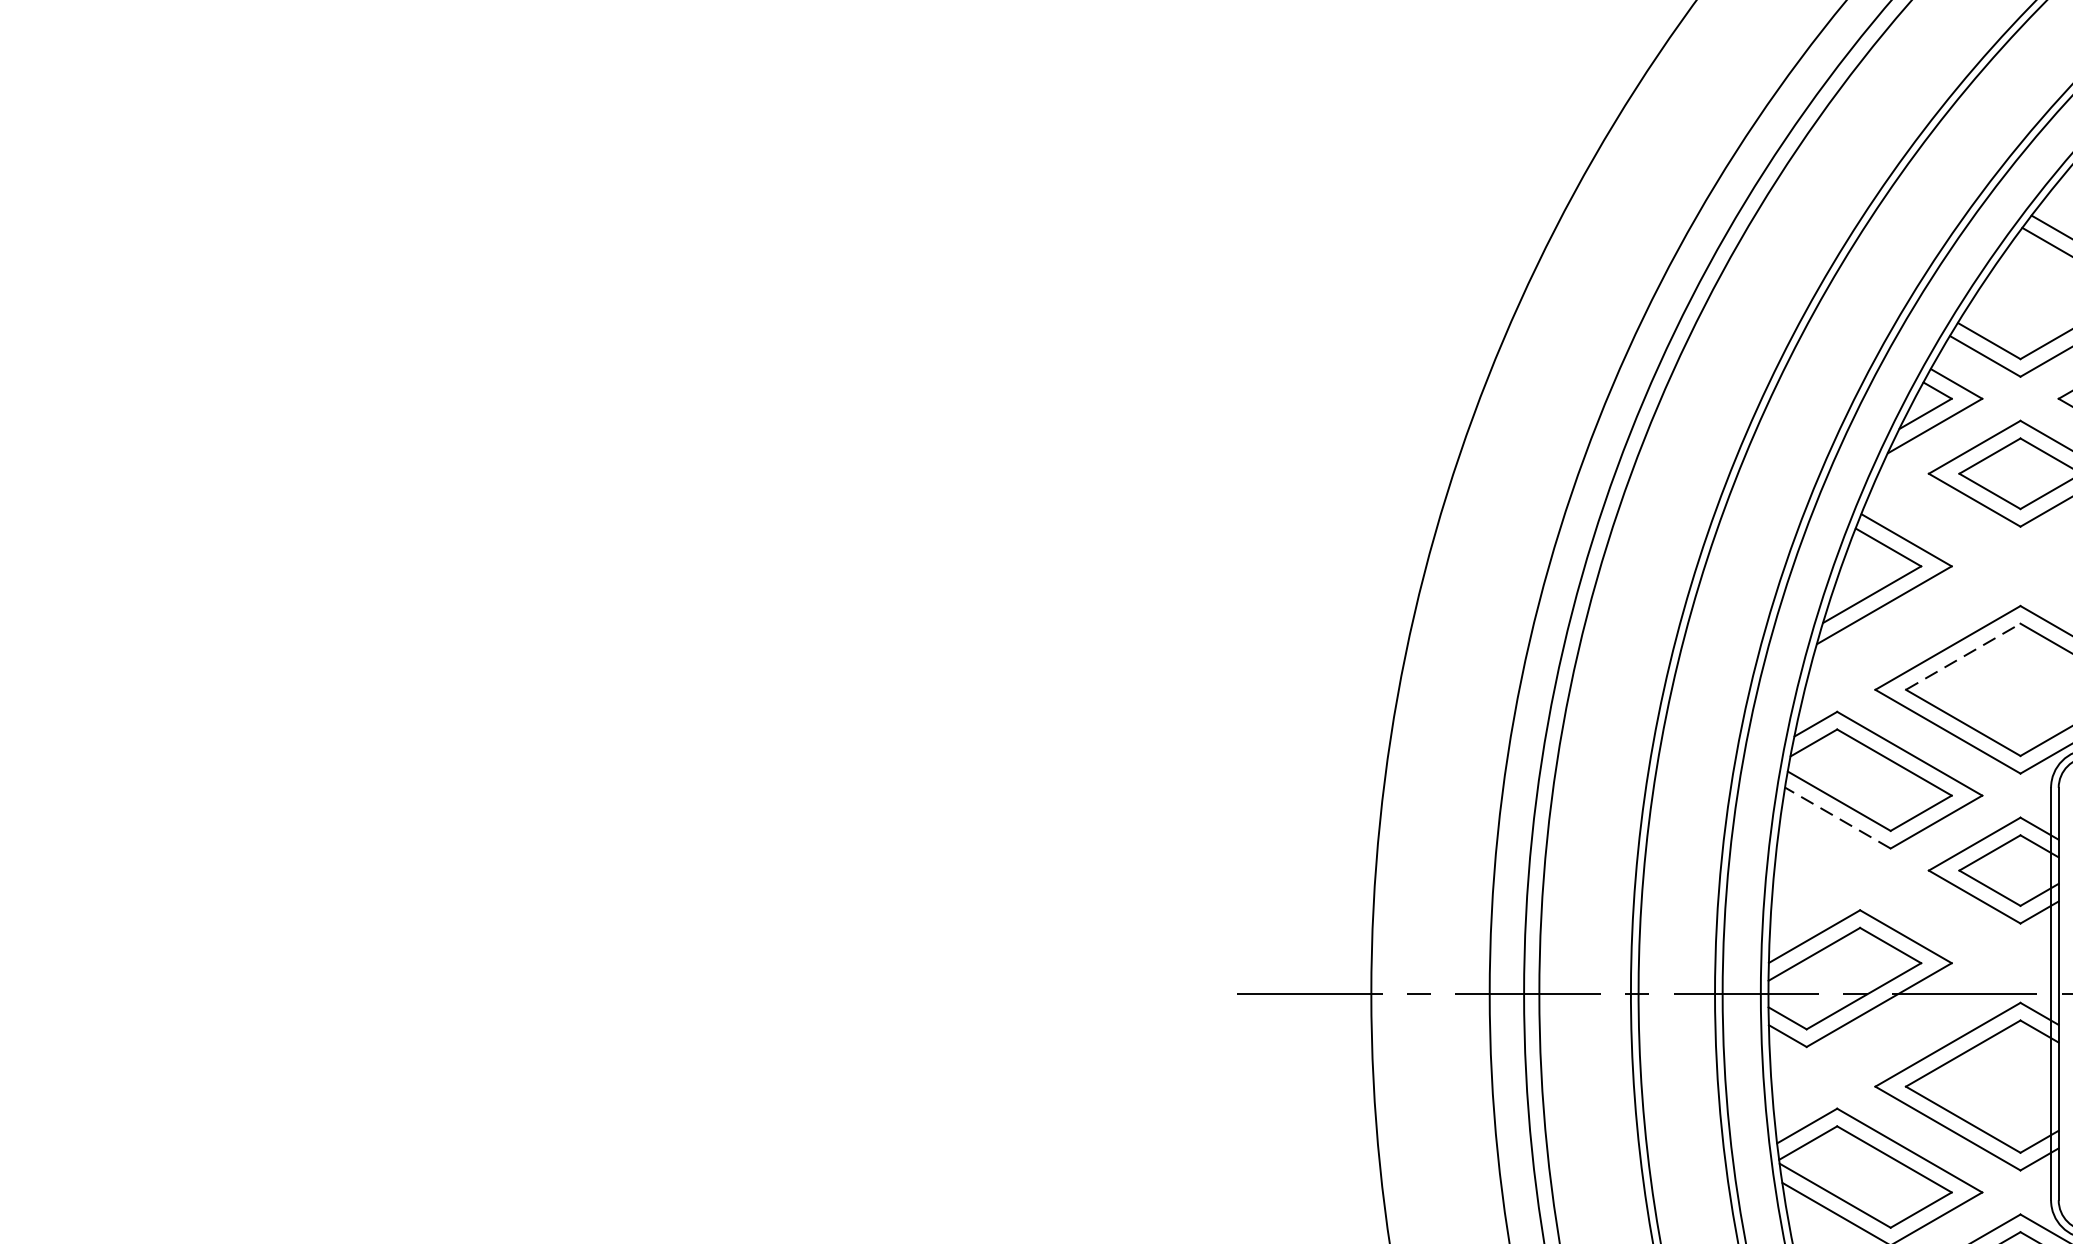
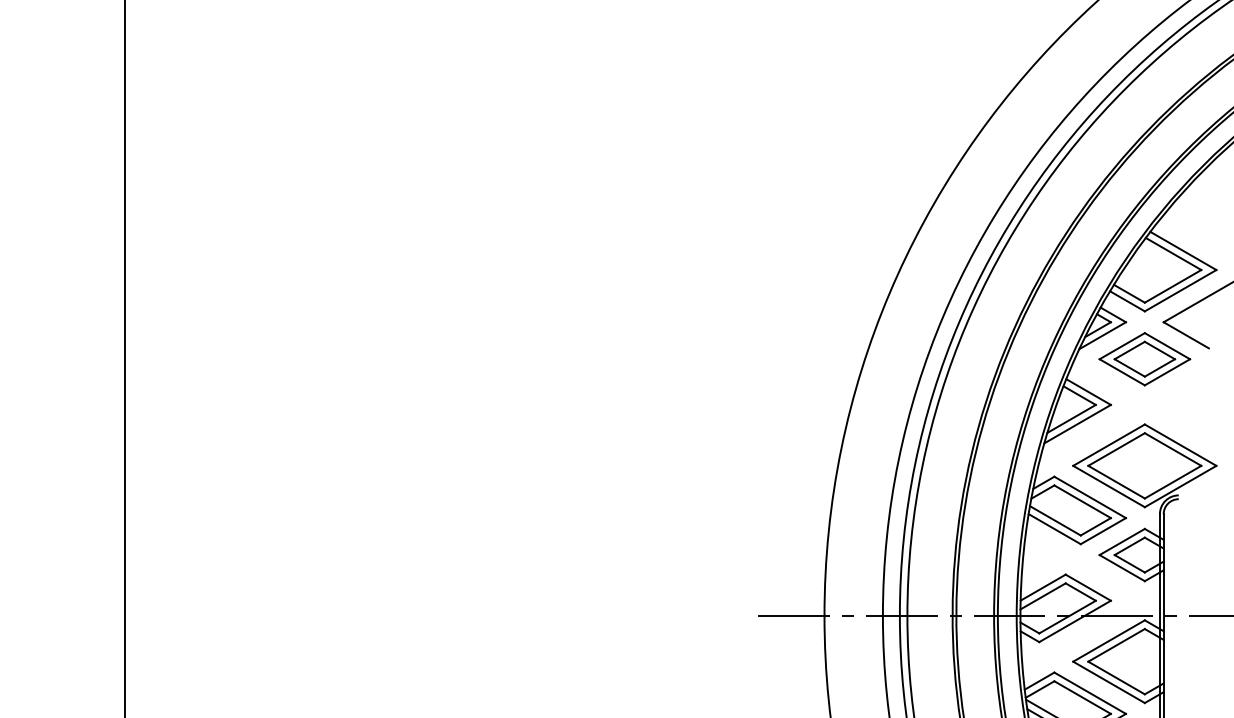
line: (1963, 656) -> (1116, 449), dashed -> solid
line: (1837, 816) -> (1054, 528), dashed -> solid

